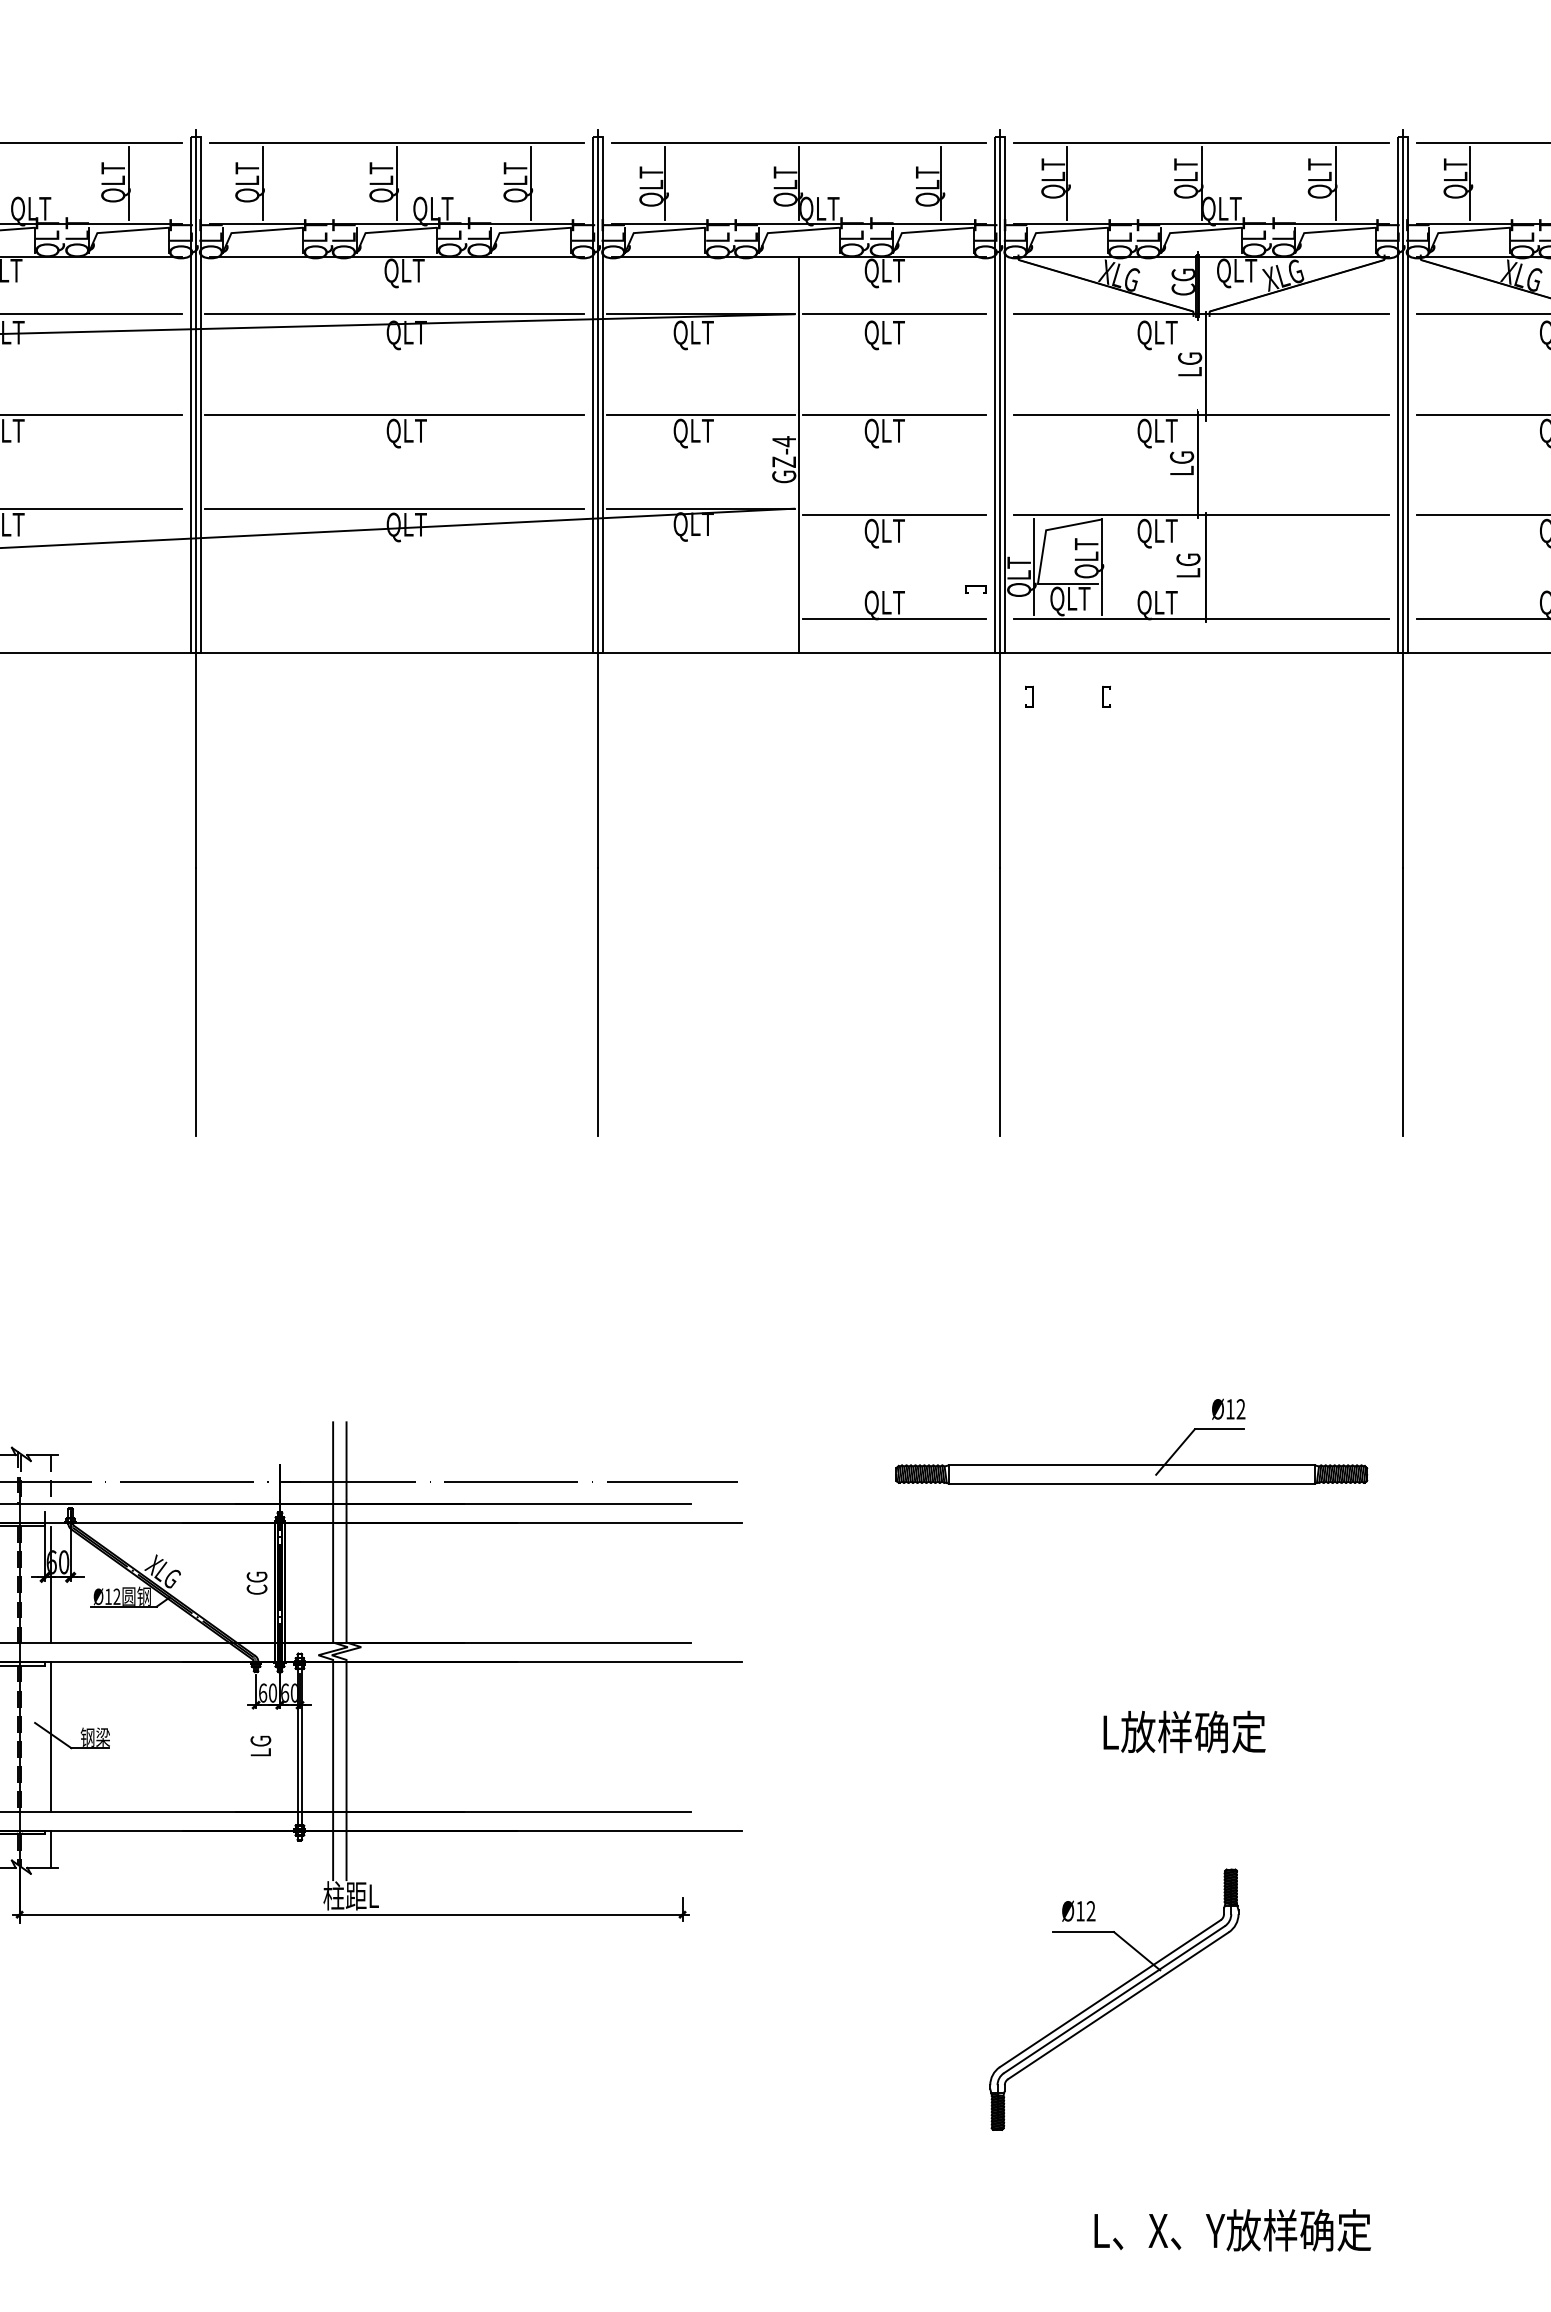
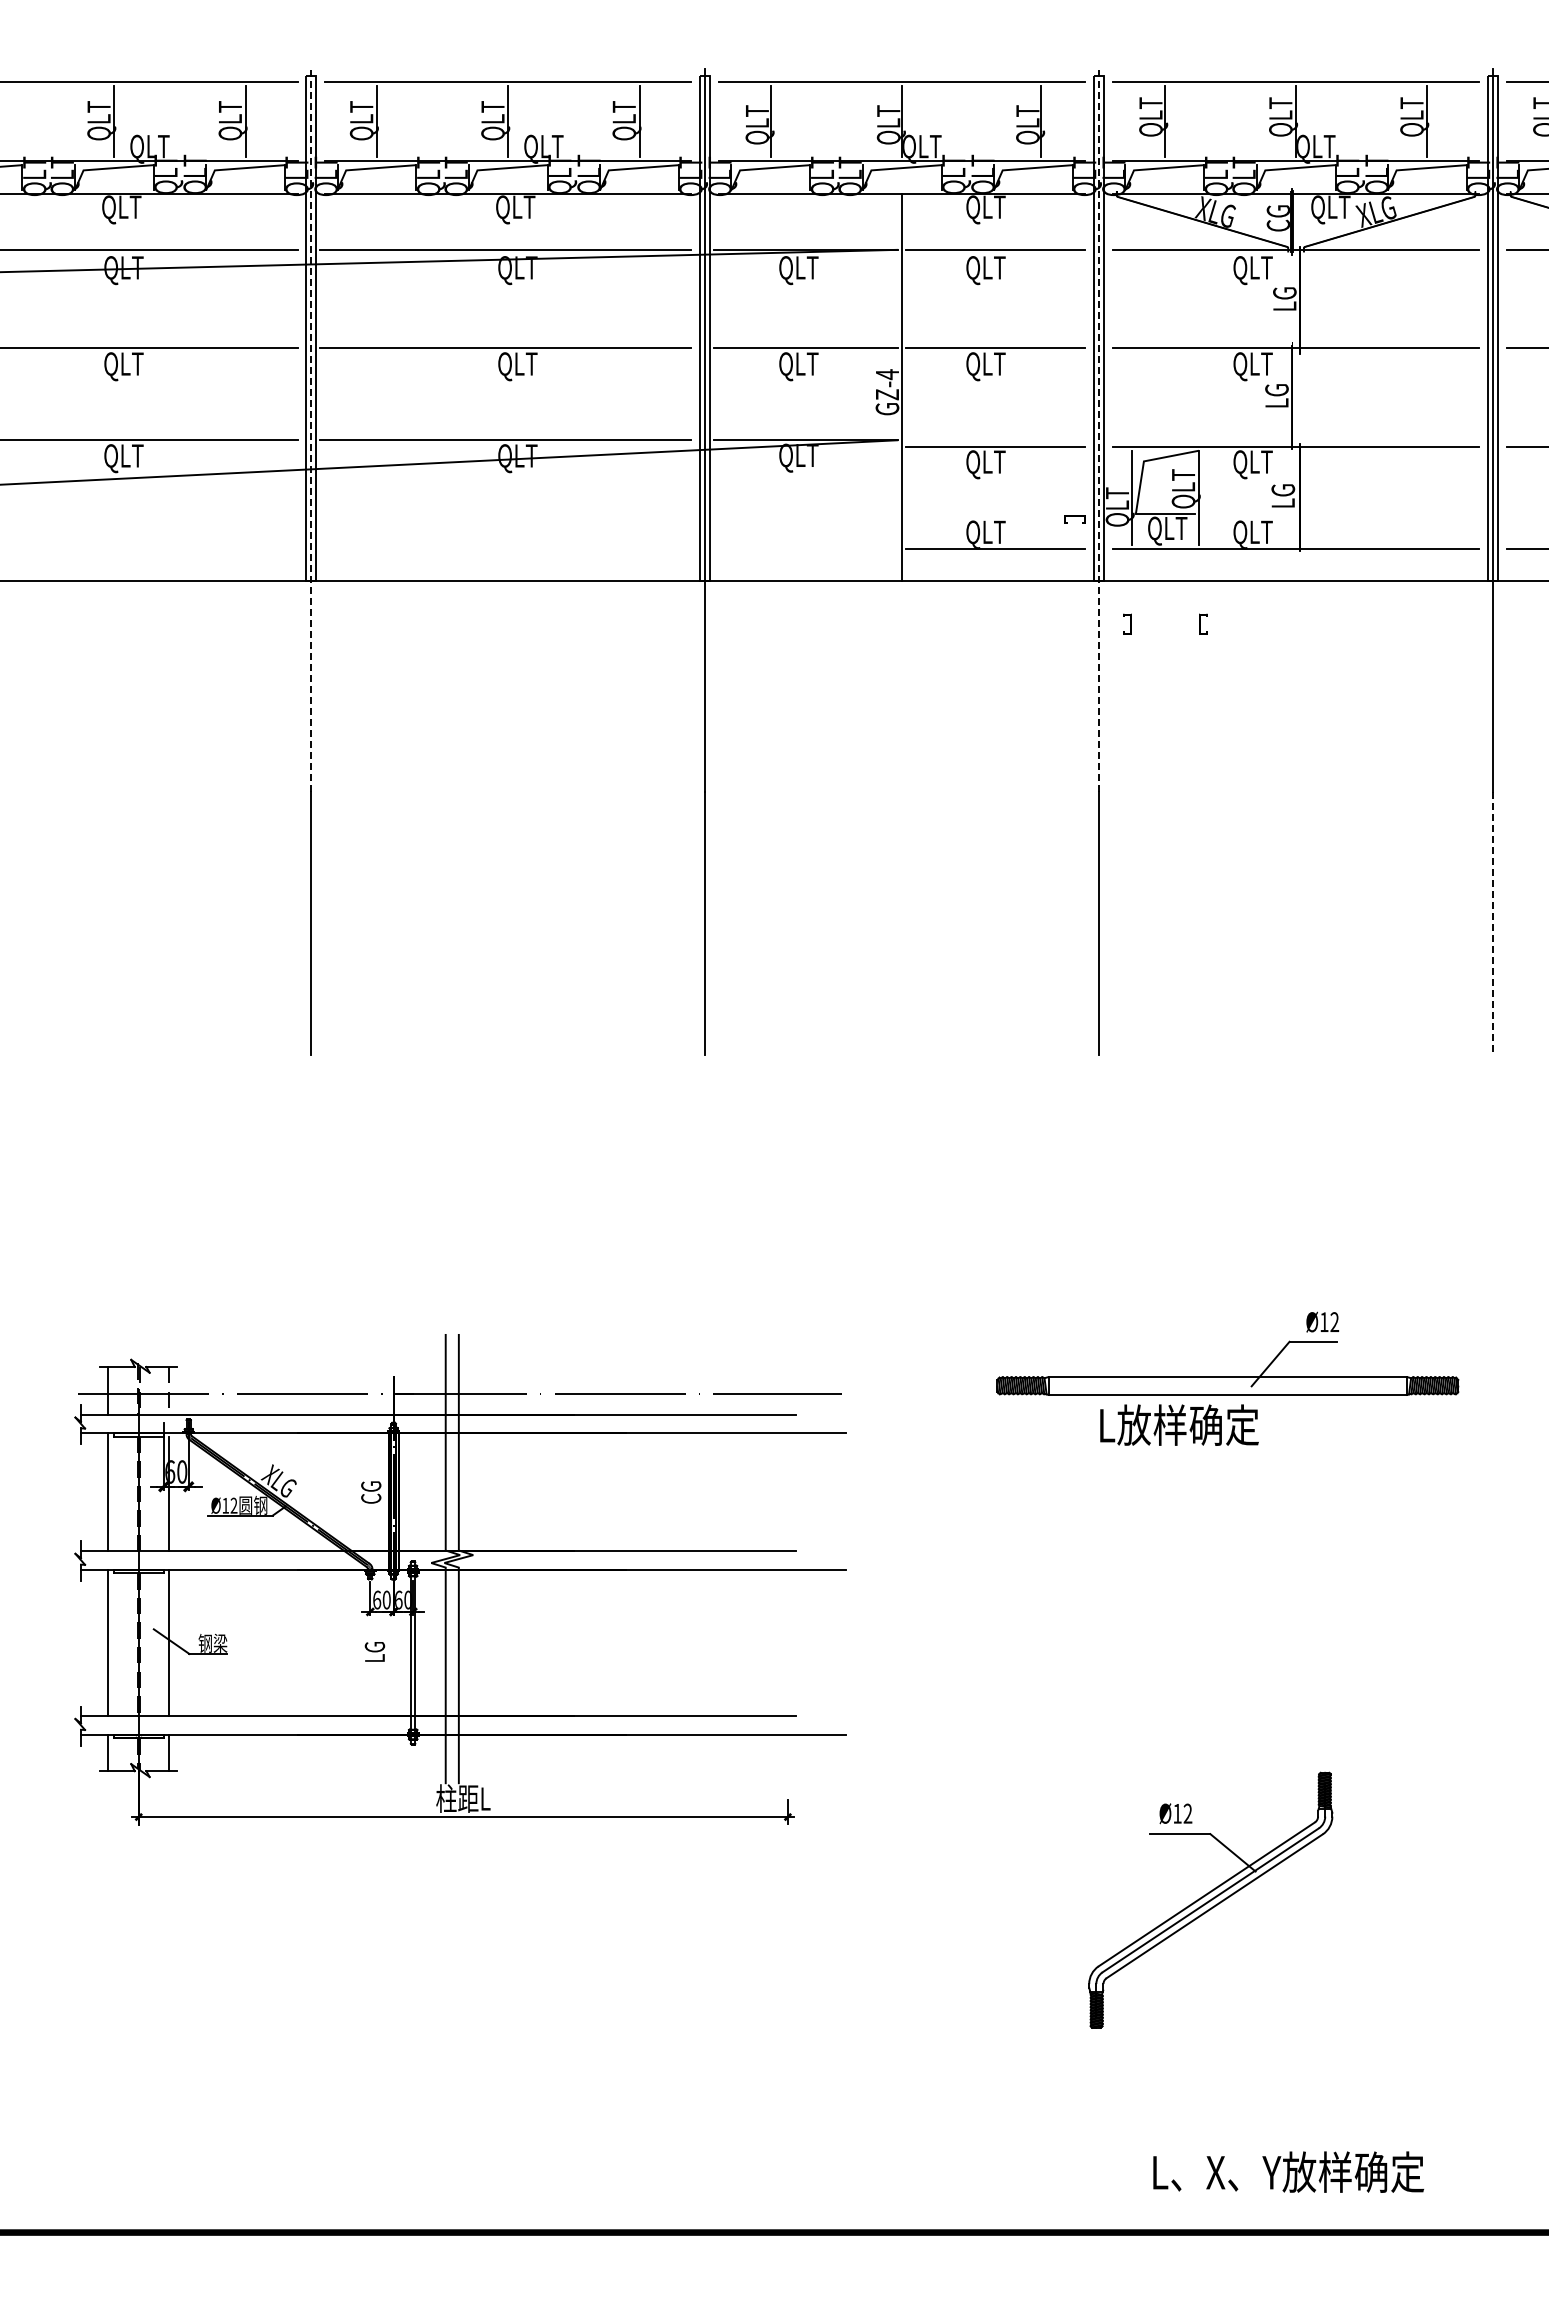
line: (196, 498) -> (311, 430), solid -> dashed
line: (1000, 498) -> (1099, 430), solid -> dashed
line: (1403, 1002) -> (1493, 923), solid -> dashed
text: (1184, 1731) -> (1179, 1424), moved
text: (1232, 2229) -> (1288, 2171), moved

